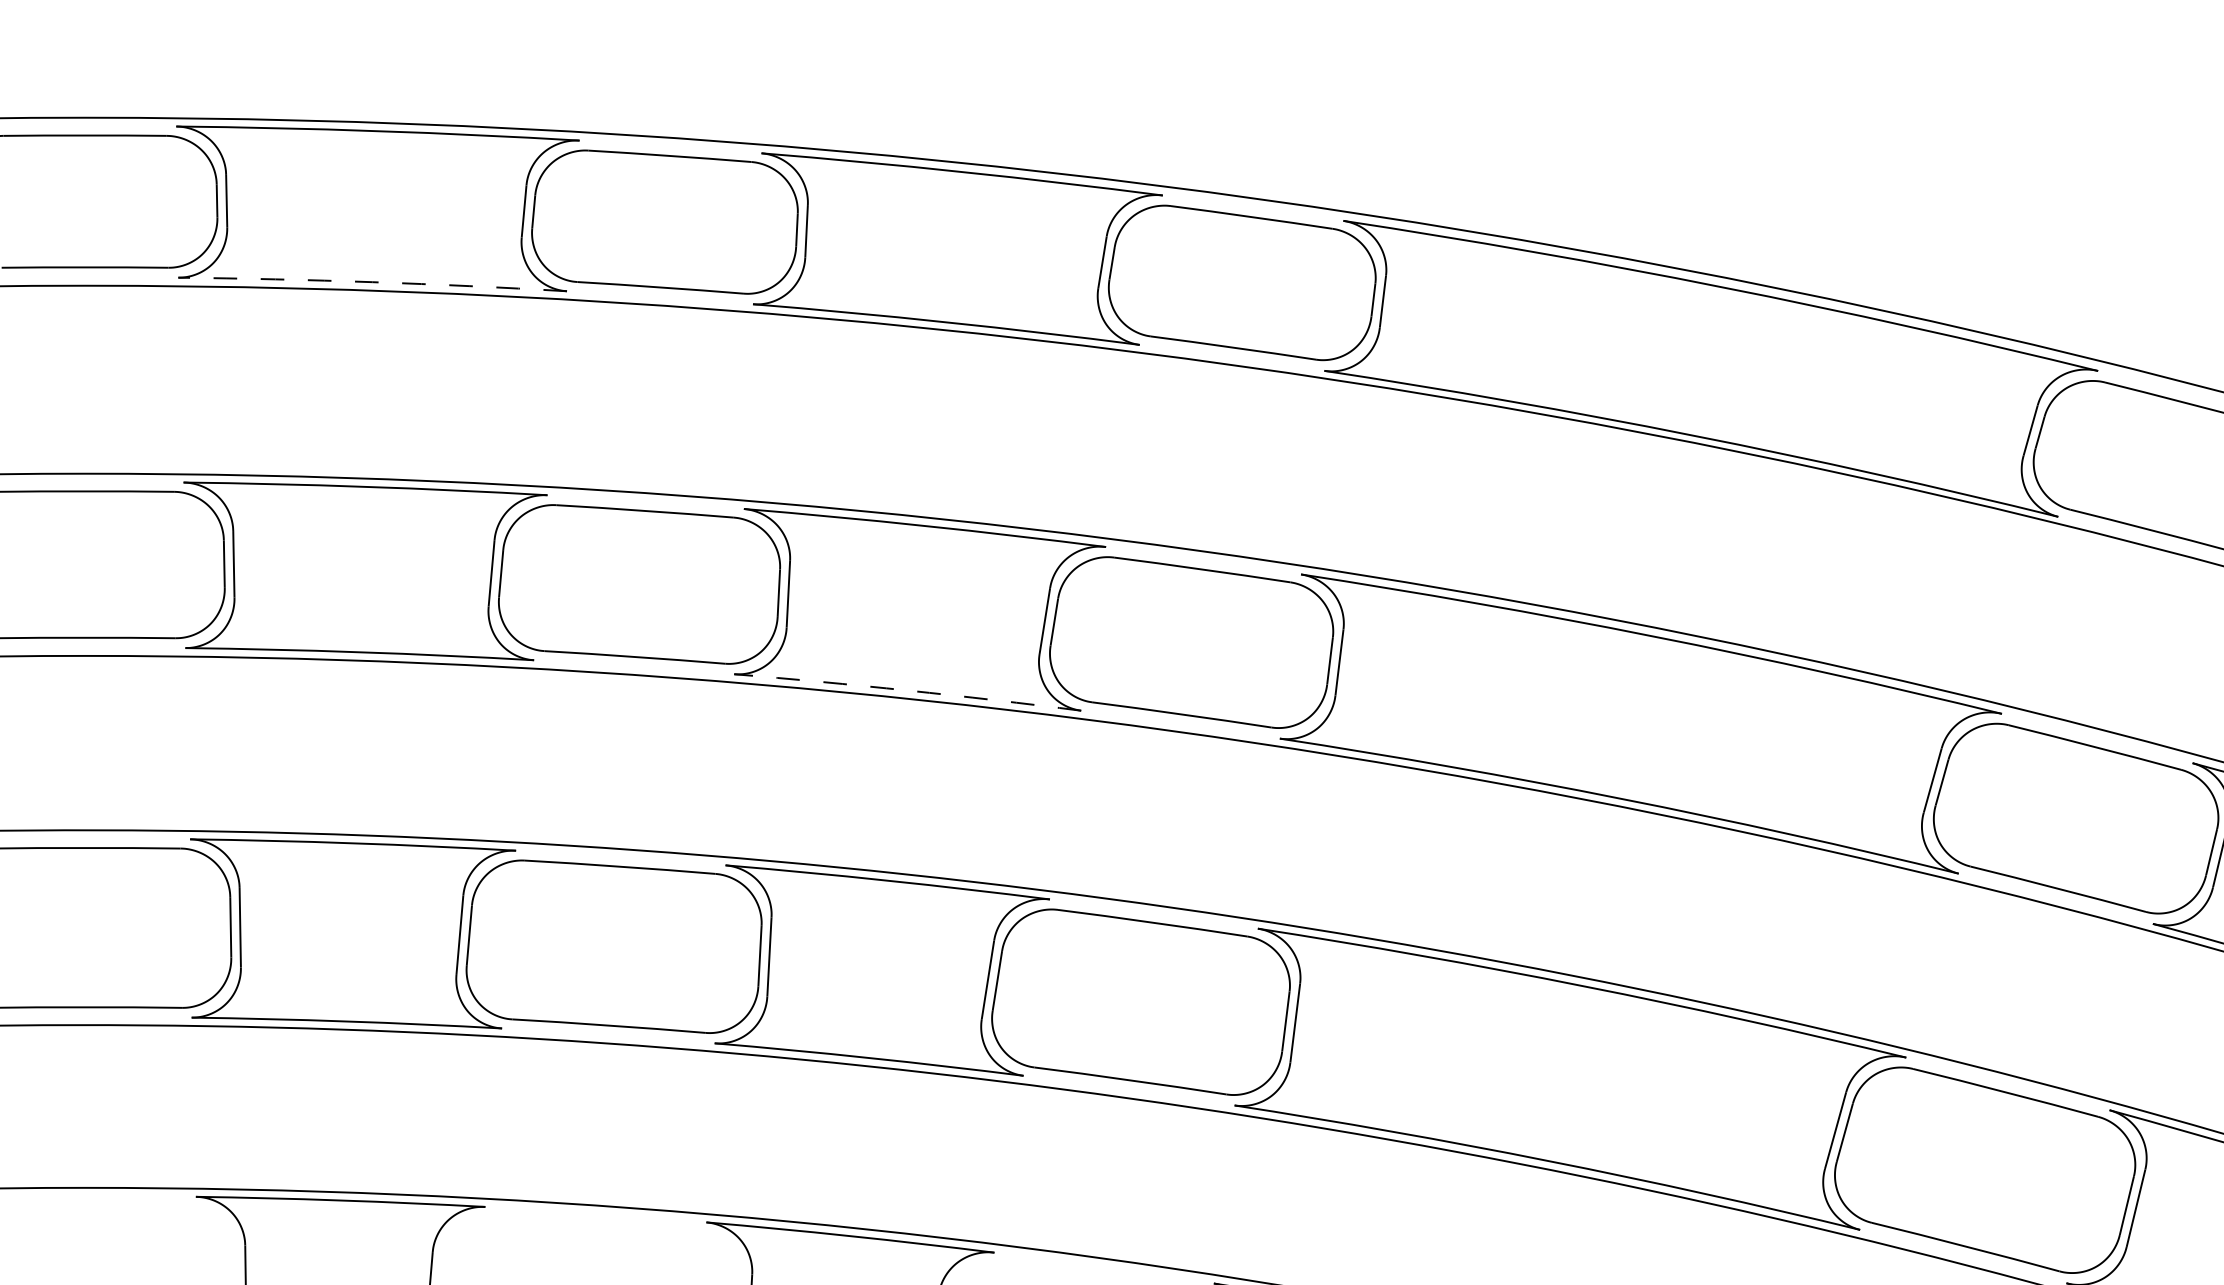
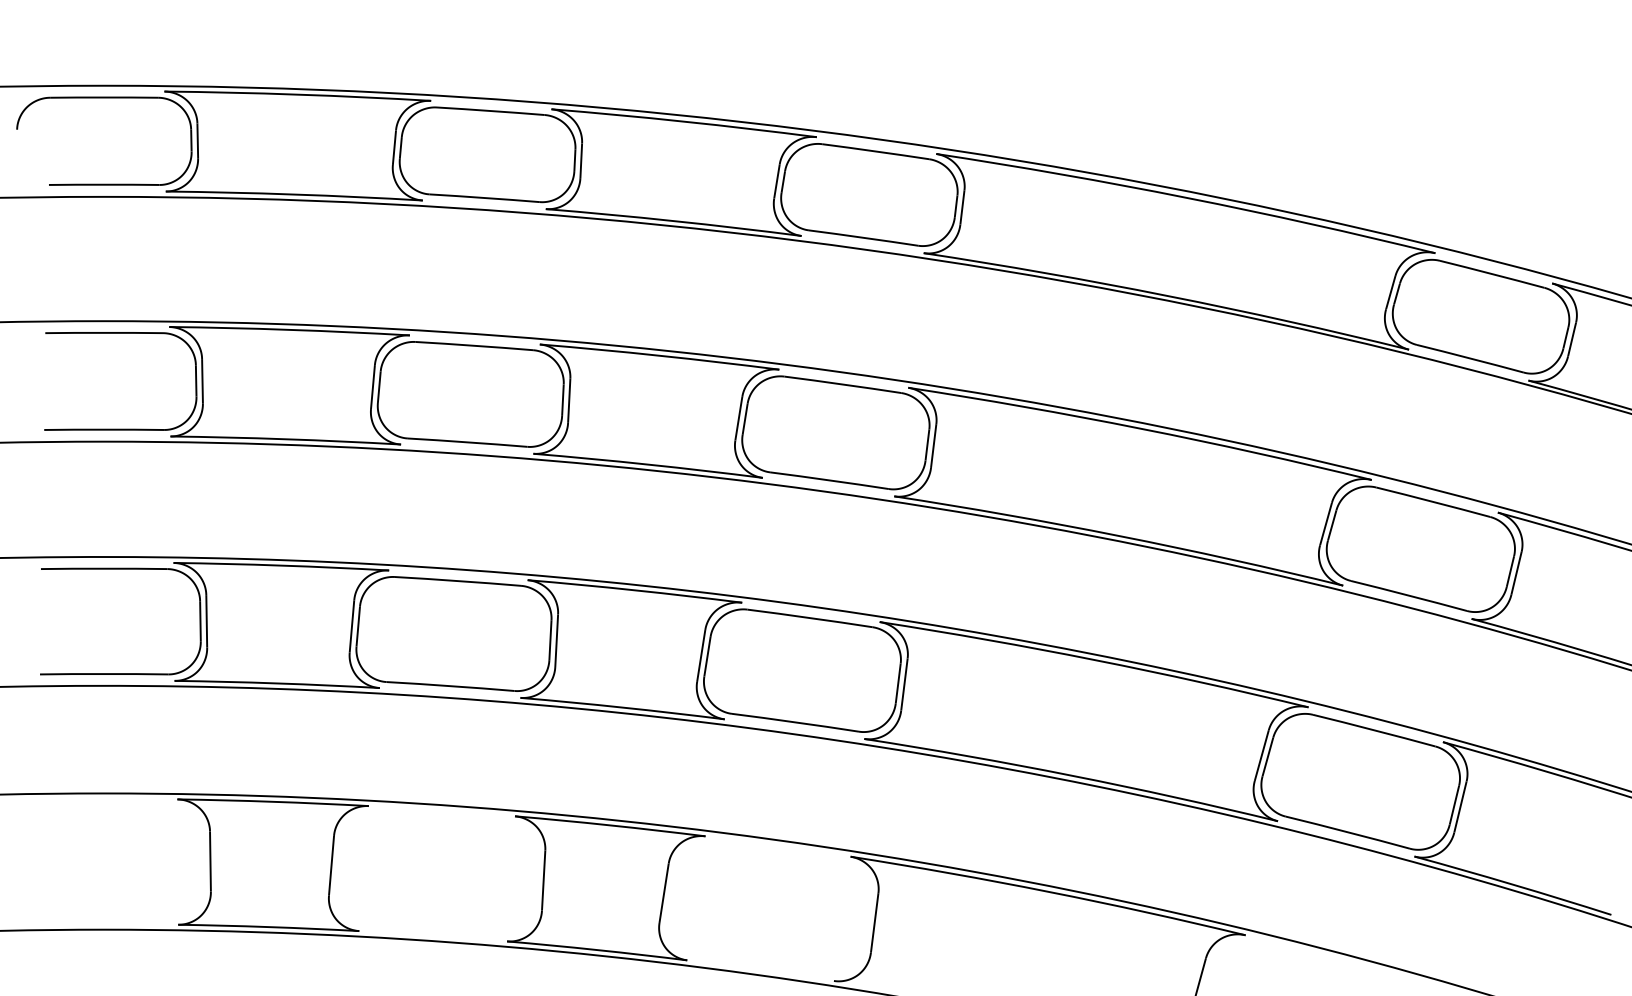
arc: (372, 282) -> (294, 194), dashed -> solid
arc: (908, 690) -> (648, 464), dashed -> solid

